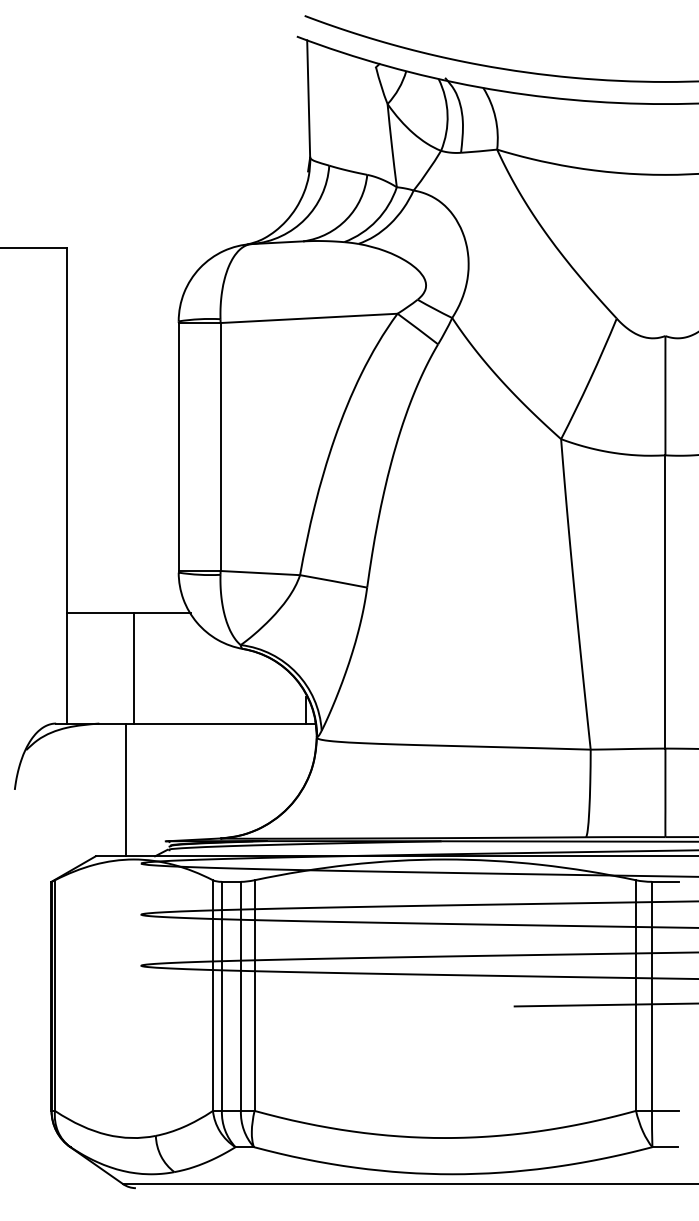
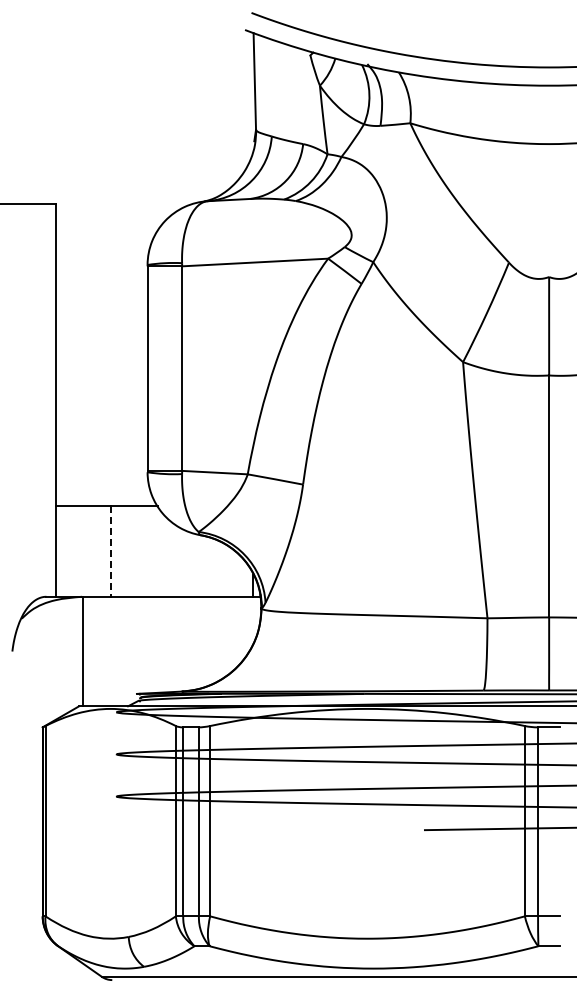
line: (134, 668) -> (111, 551), solid -> dashed
line: (126, 789) -> (83, 651), moved

